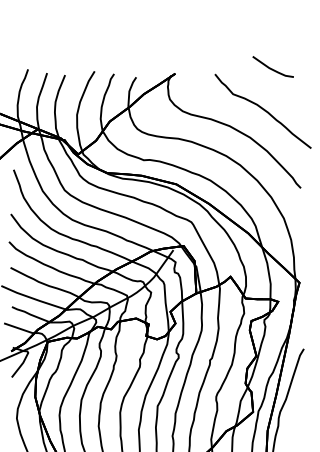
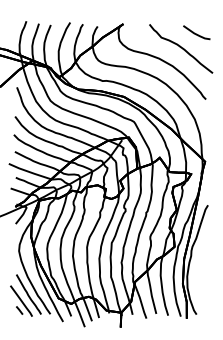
line: (272, 68) -> (196, 33), moved

